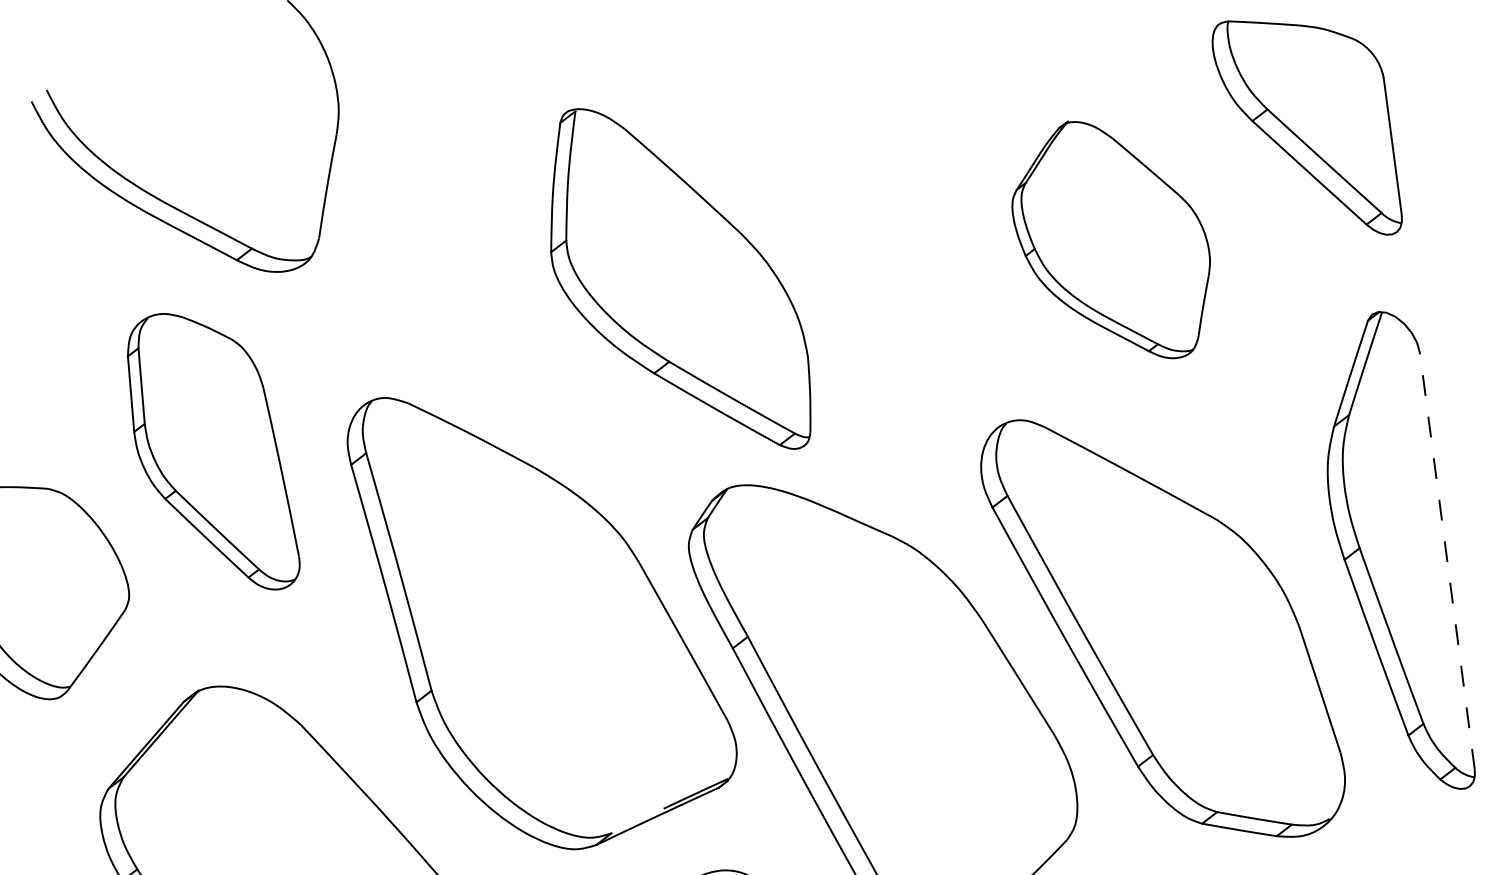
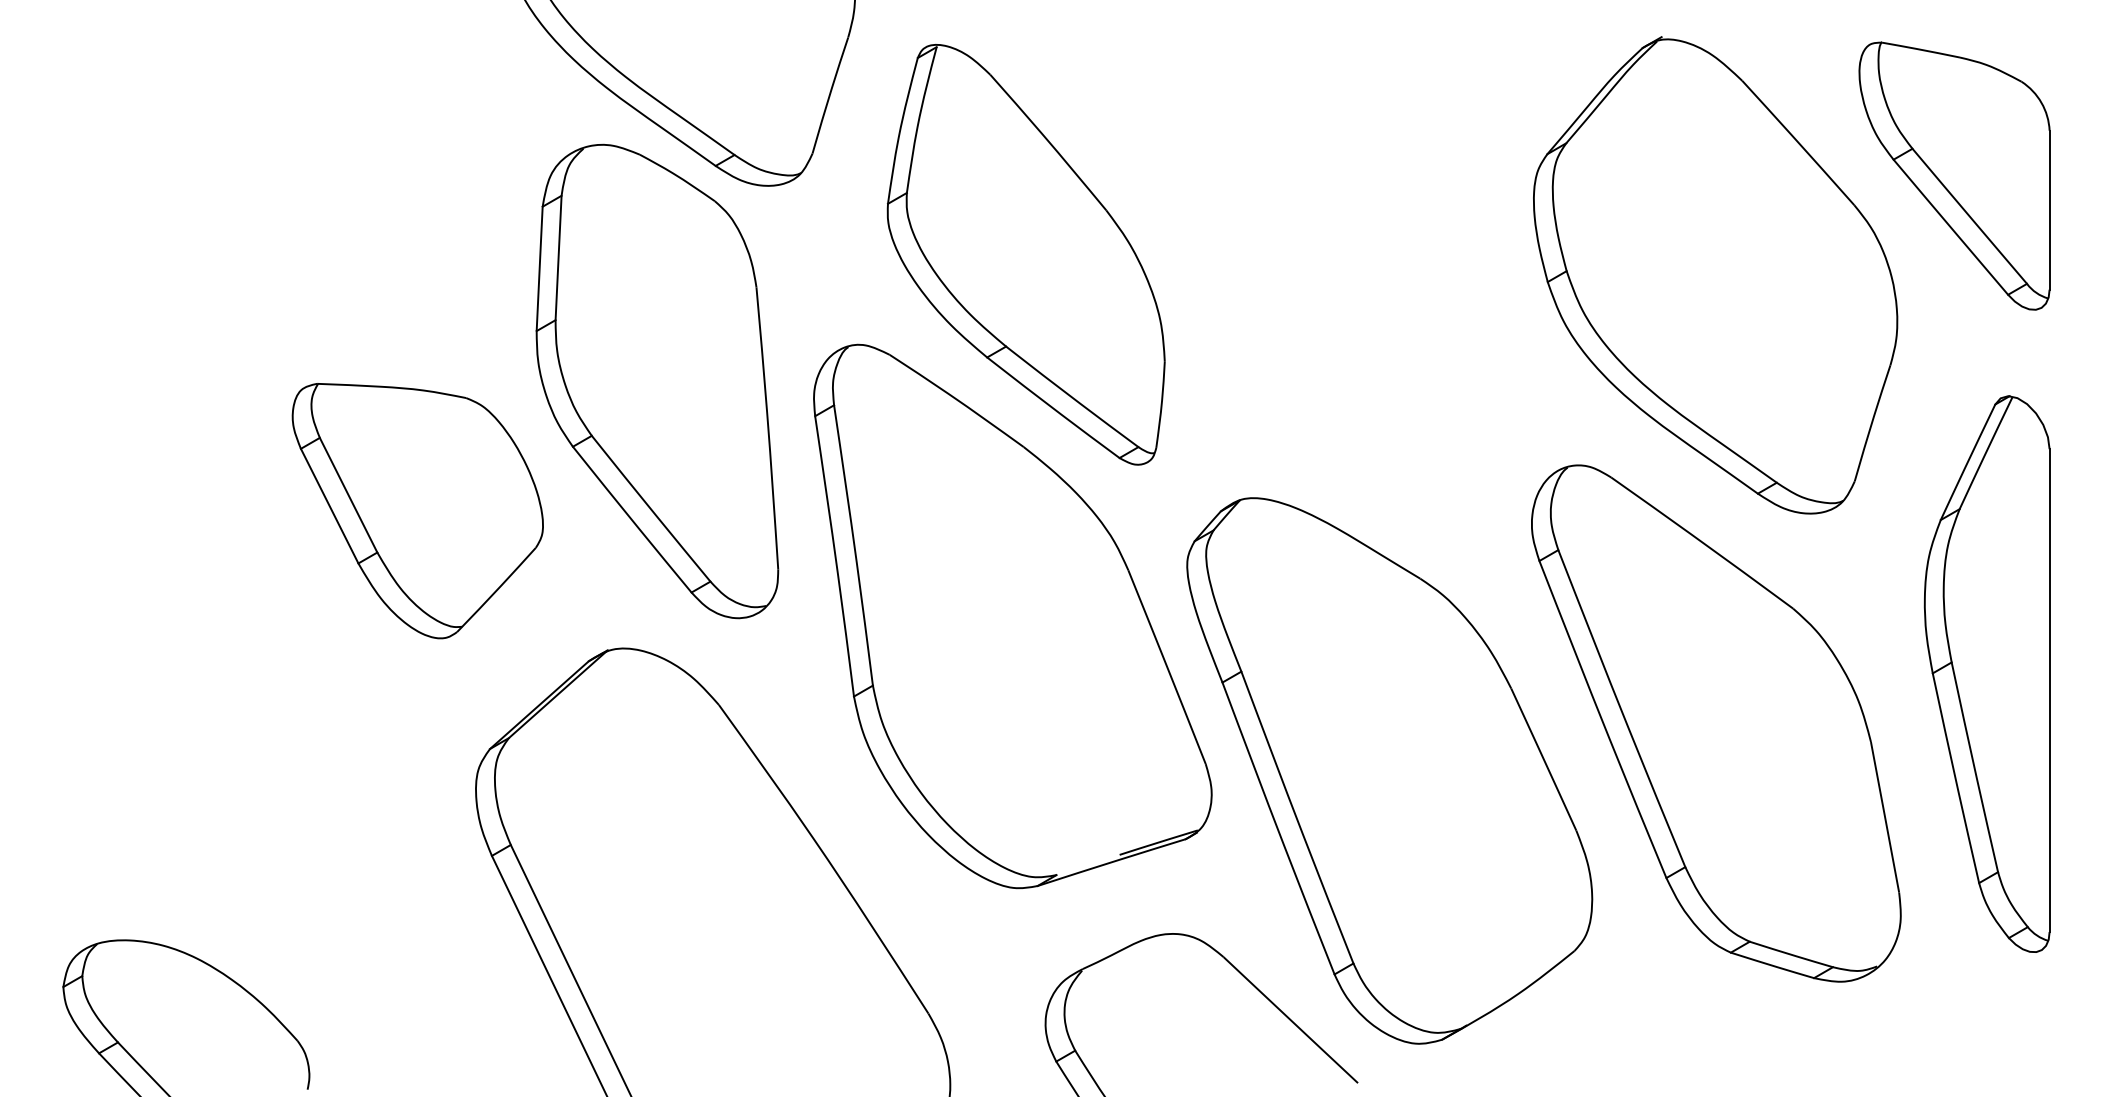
part: (1111, 241) -> (1715, 275), size x1.67
part: (675, 280) -> (1025, 254), moved
part: (211, 452) -> (657, 381), size x1.43
line: (1447, 561) -> (2049, 690), dashed -> solid

